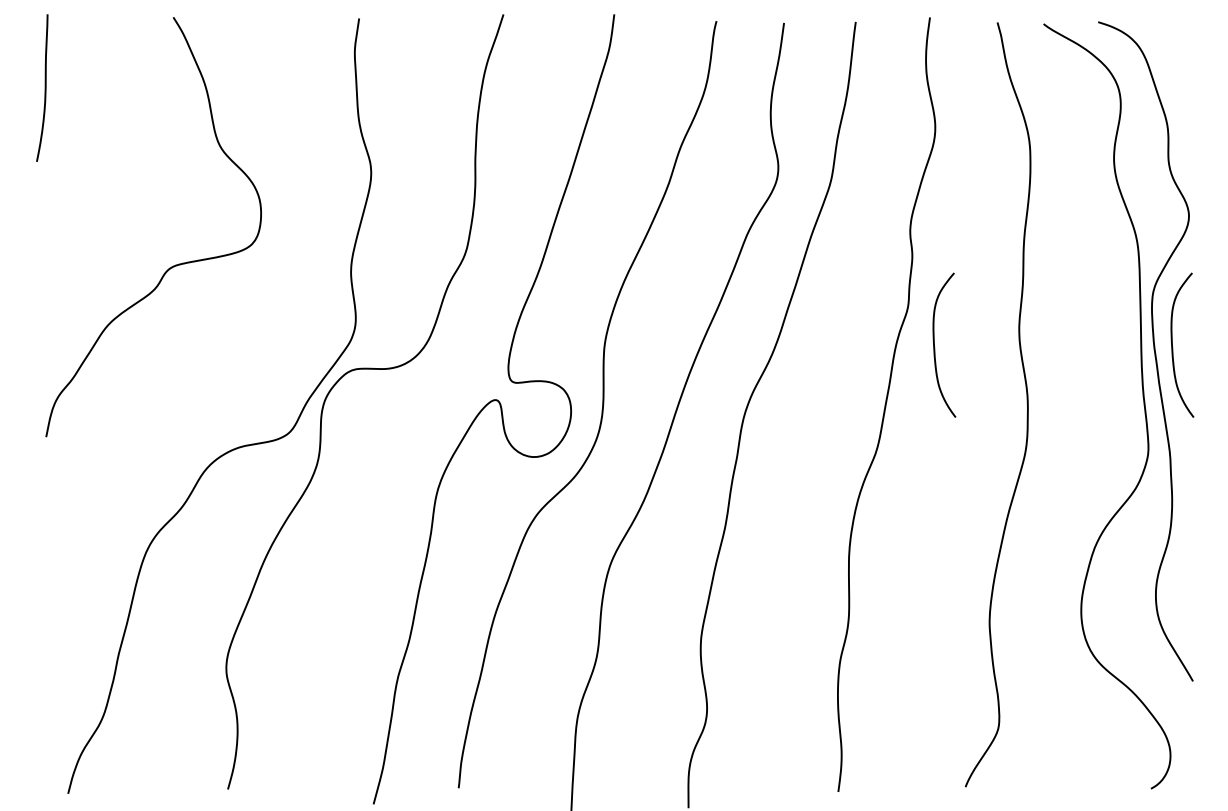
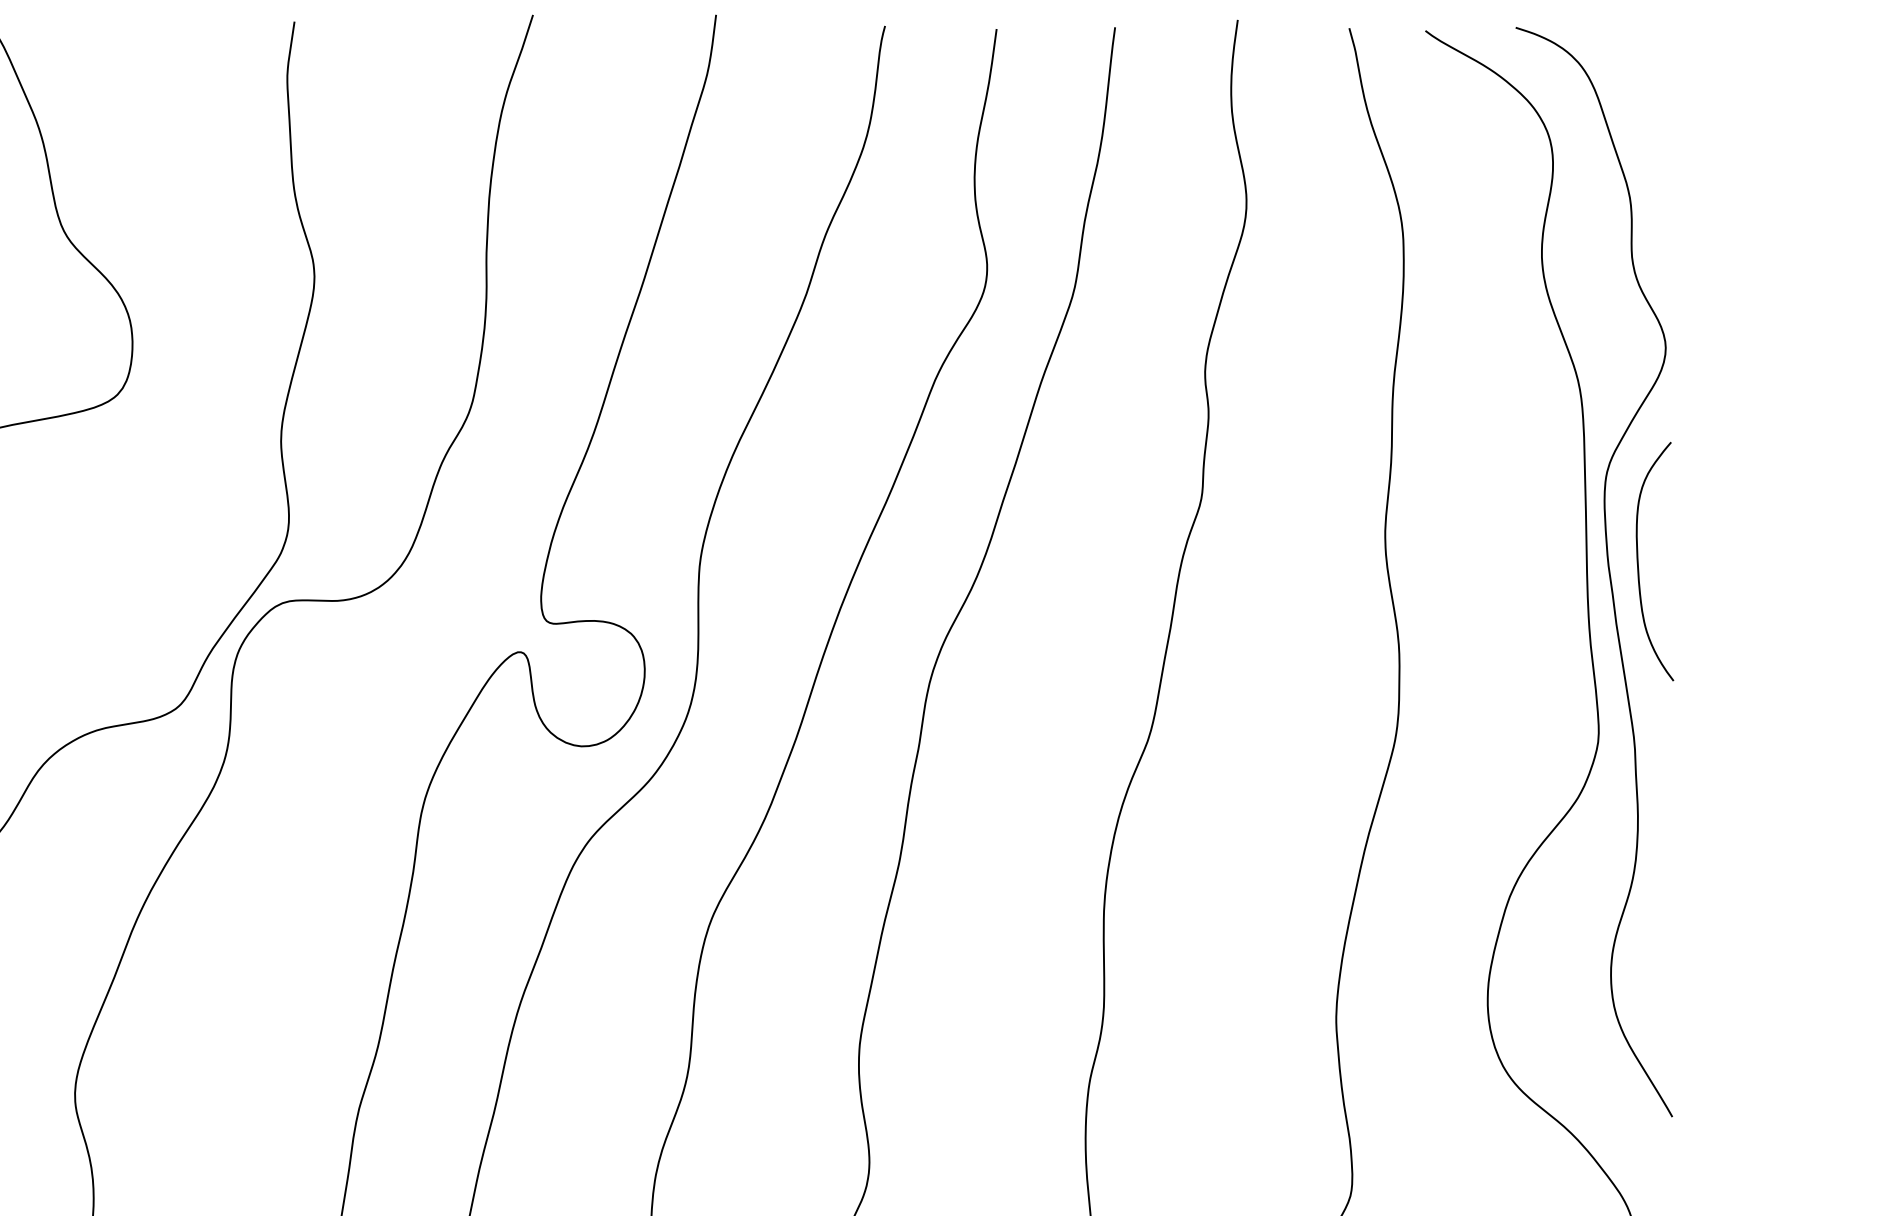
curve: (935, 347) -> (1246, 565), removed

